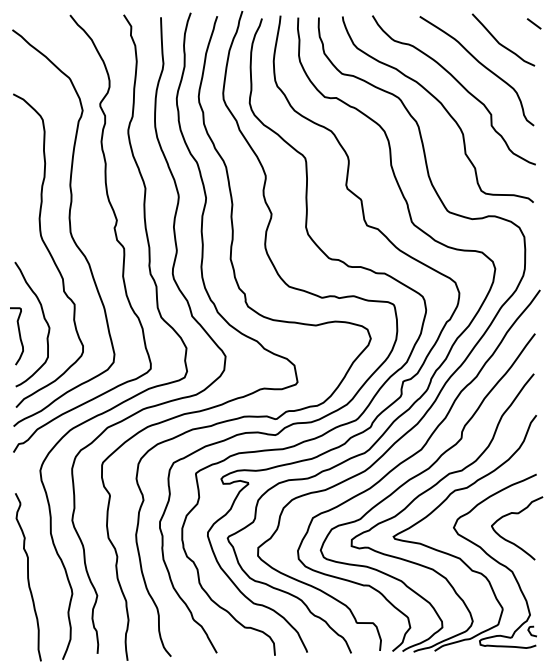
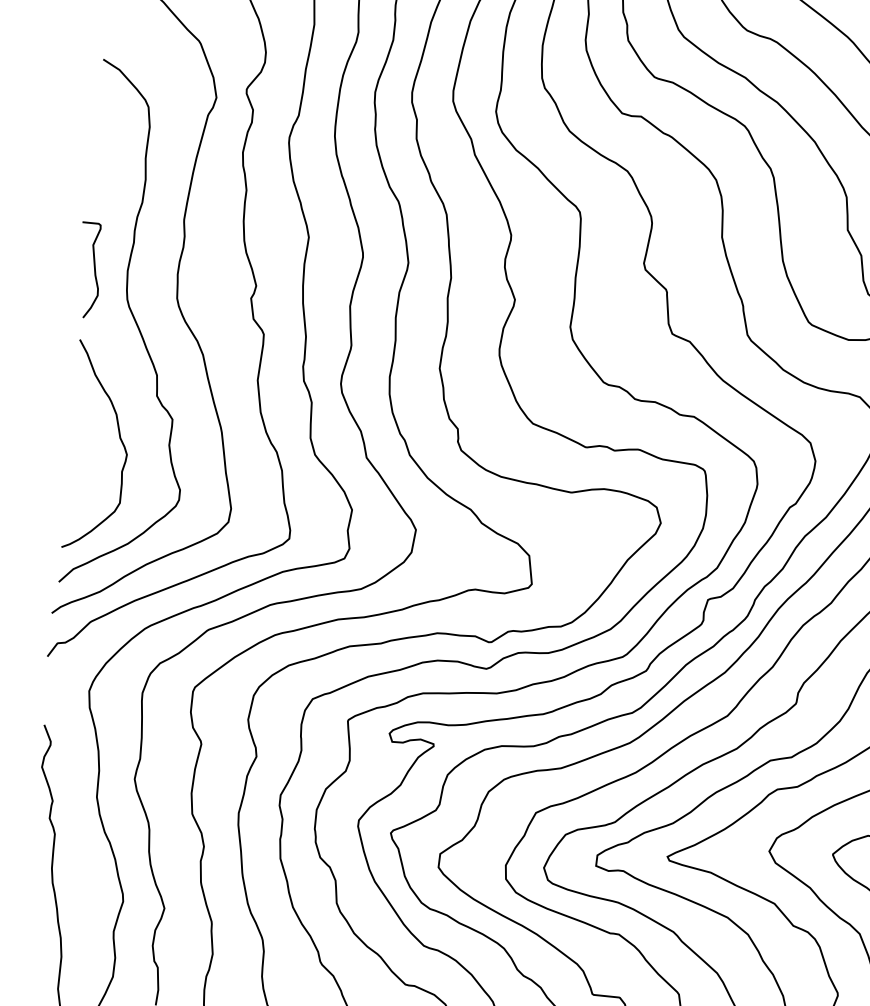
curve: (19, 336) -> (93, 270), moved

